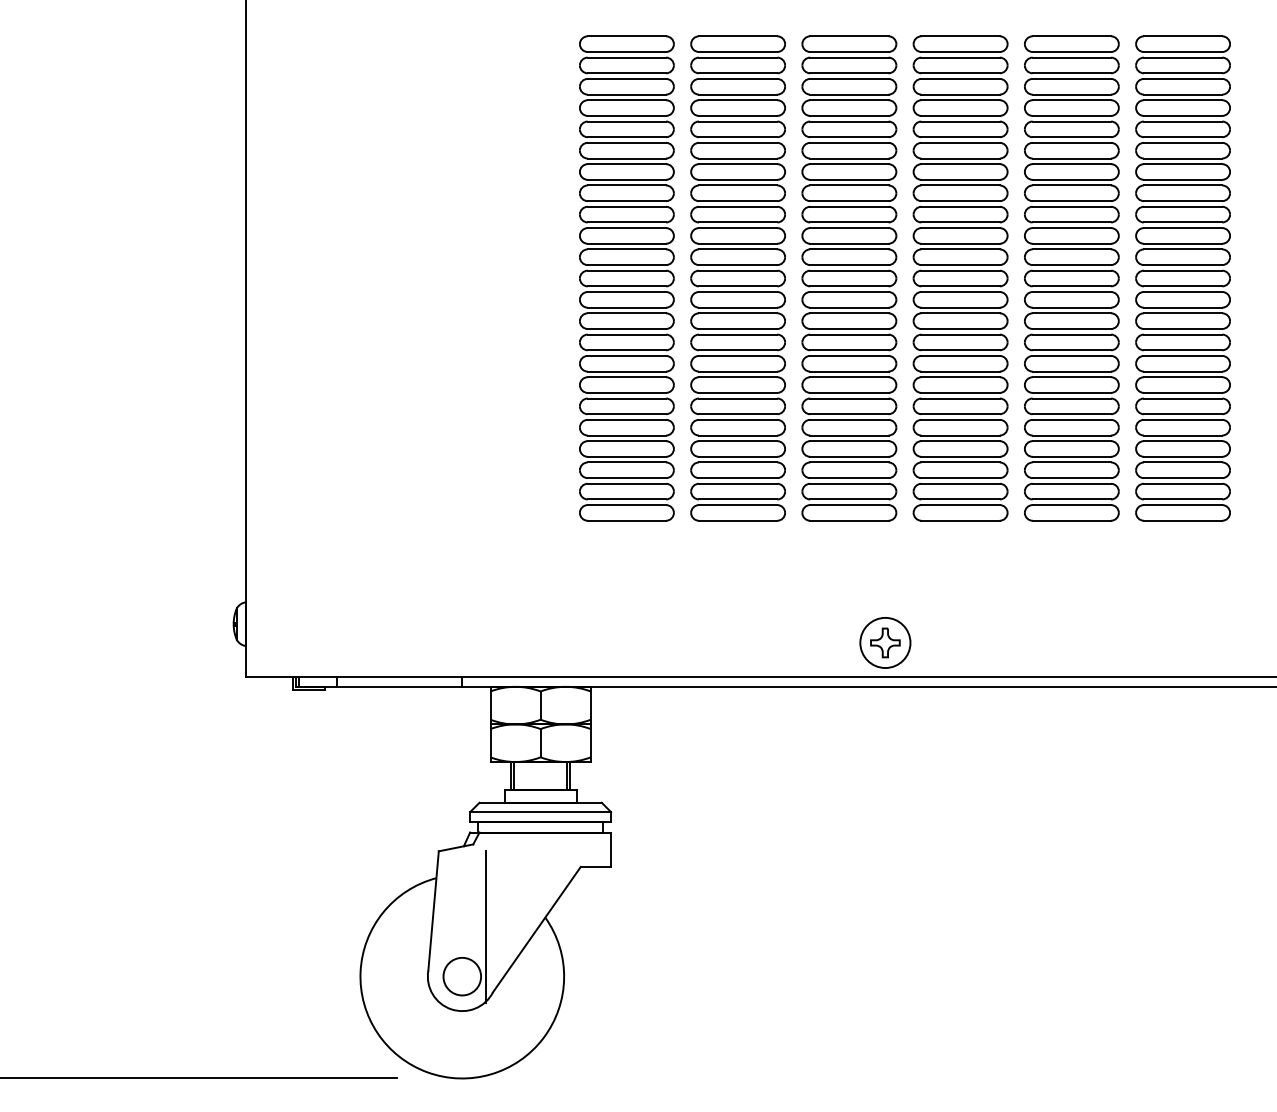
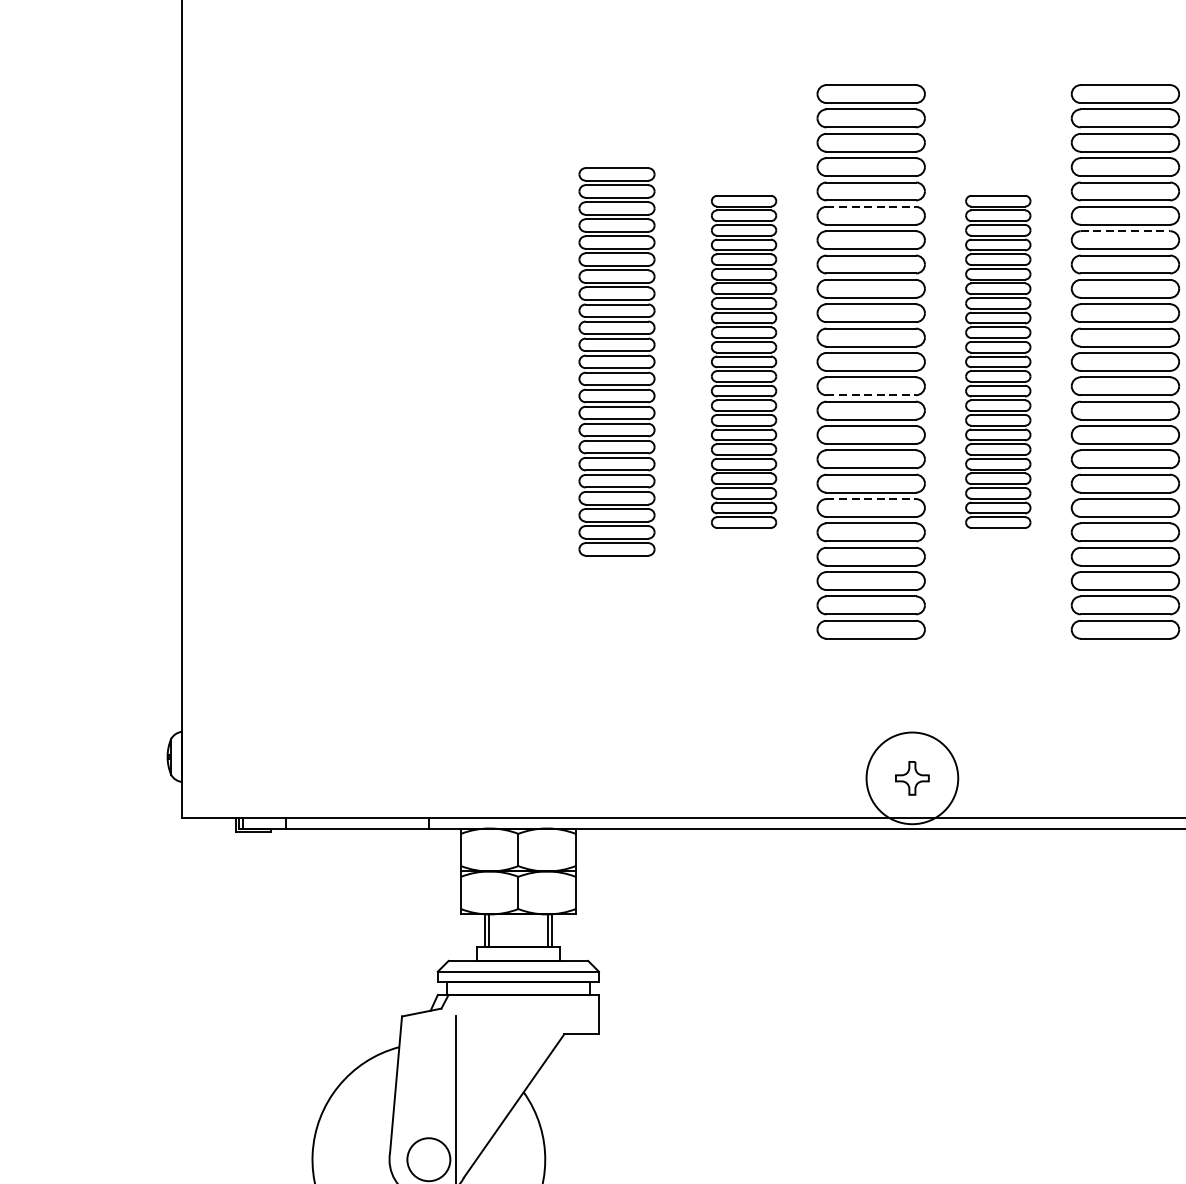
line: (849, 142) -> (871, 206), solid -> dashed
line: (1072, 164) -> (1126, 231), solid -> dashed
part: (626, 278) -> (616, 361), size x0.7
part: (737, 278) -> (743, 361), size x0.6
part: (960, 278) -> (998, 361), size x0.6
line: (849, 307) -> (871, 395), solid -> dashed
line: (849, 398) -> (871, 499), solid -> dashed
circle: (885, 642) -> (912, 777), size x1.6

